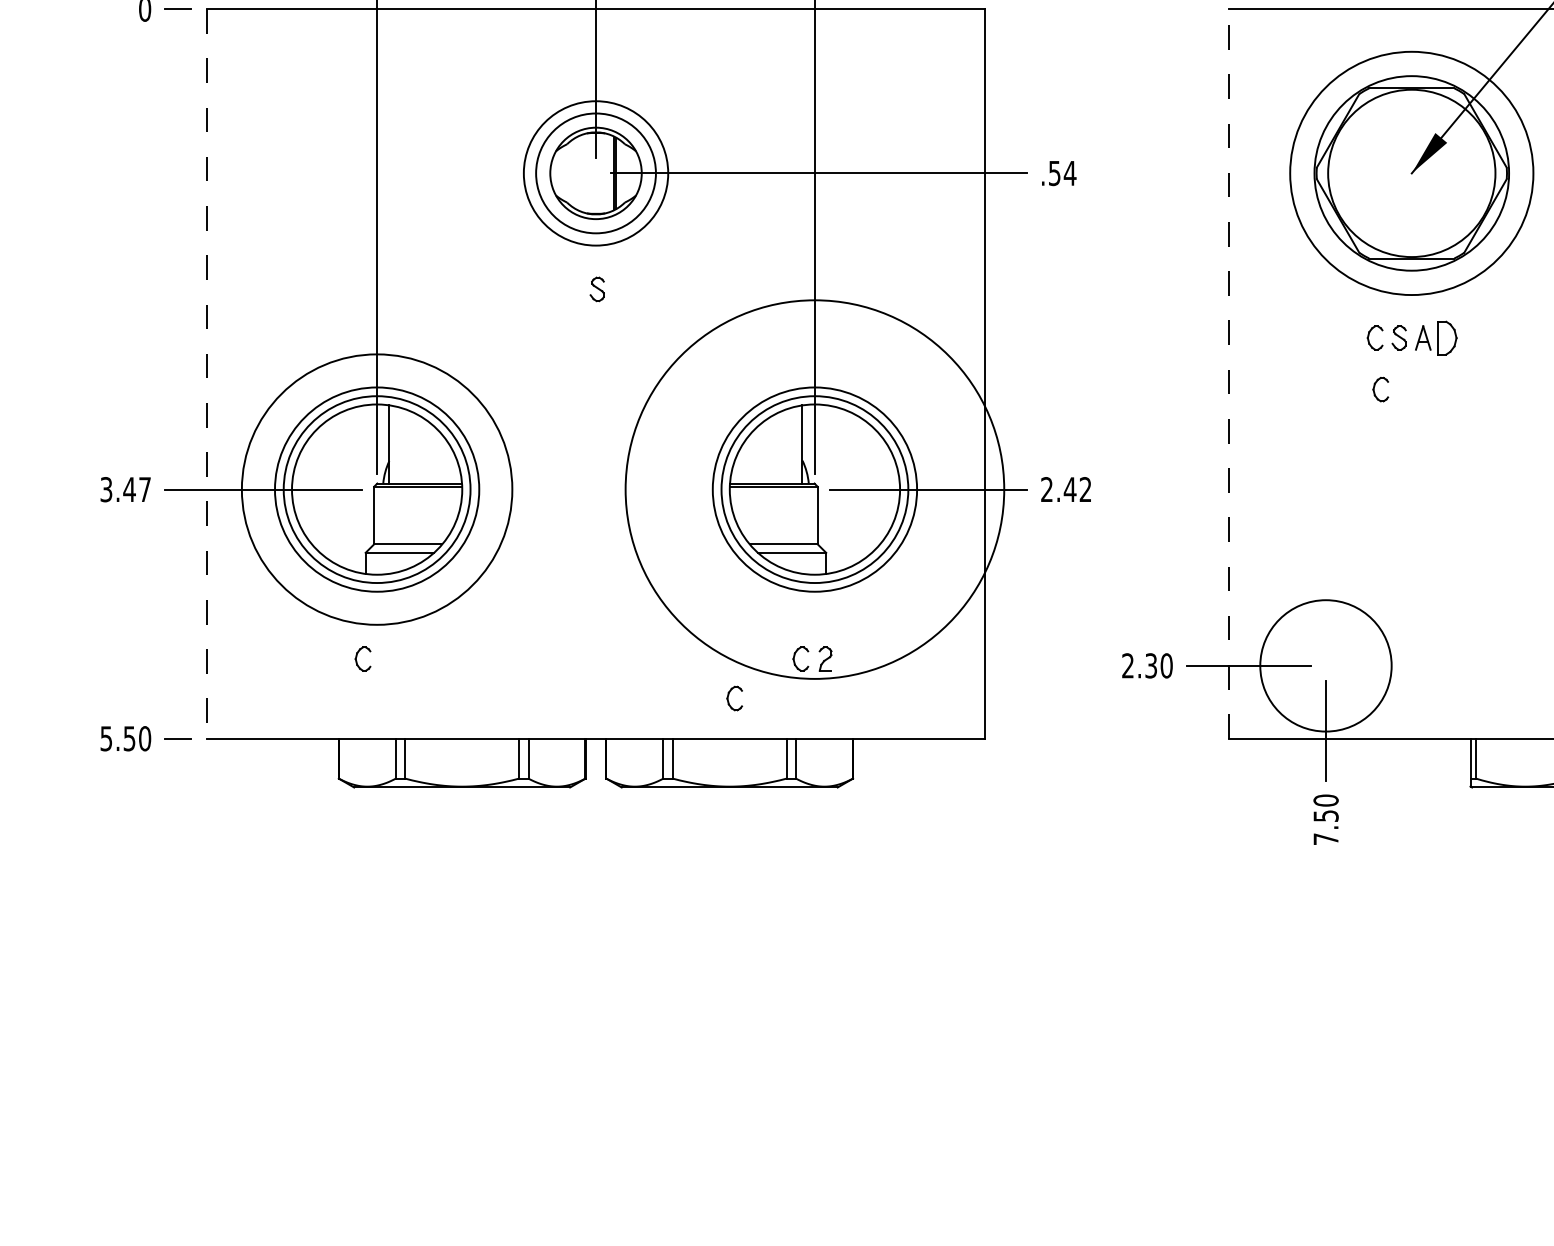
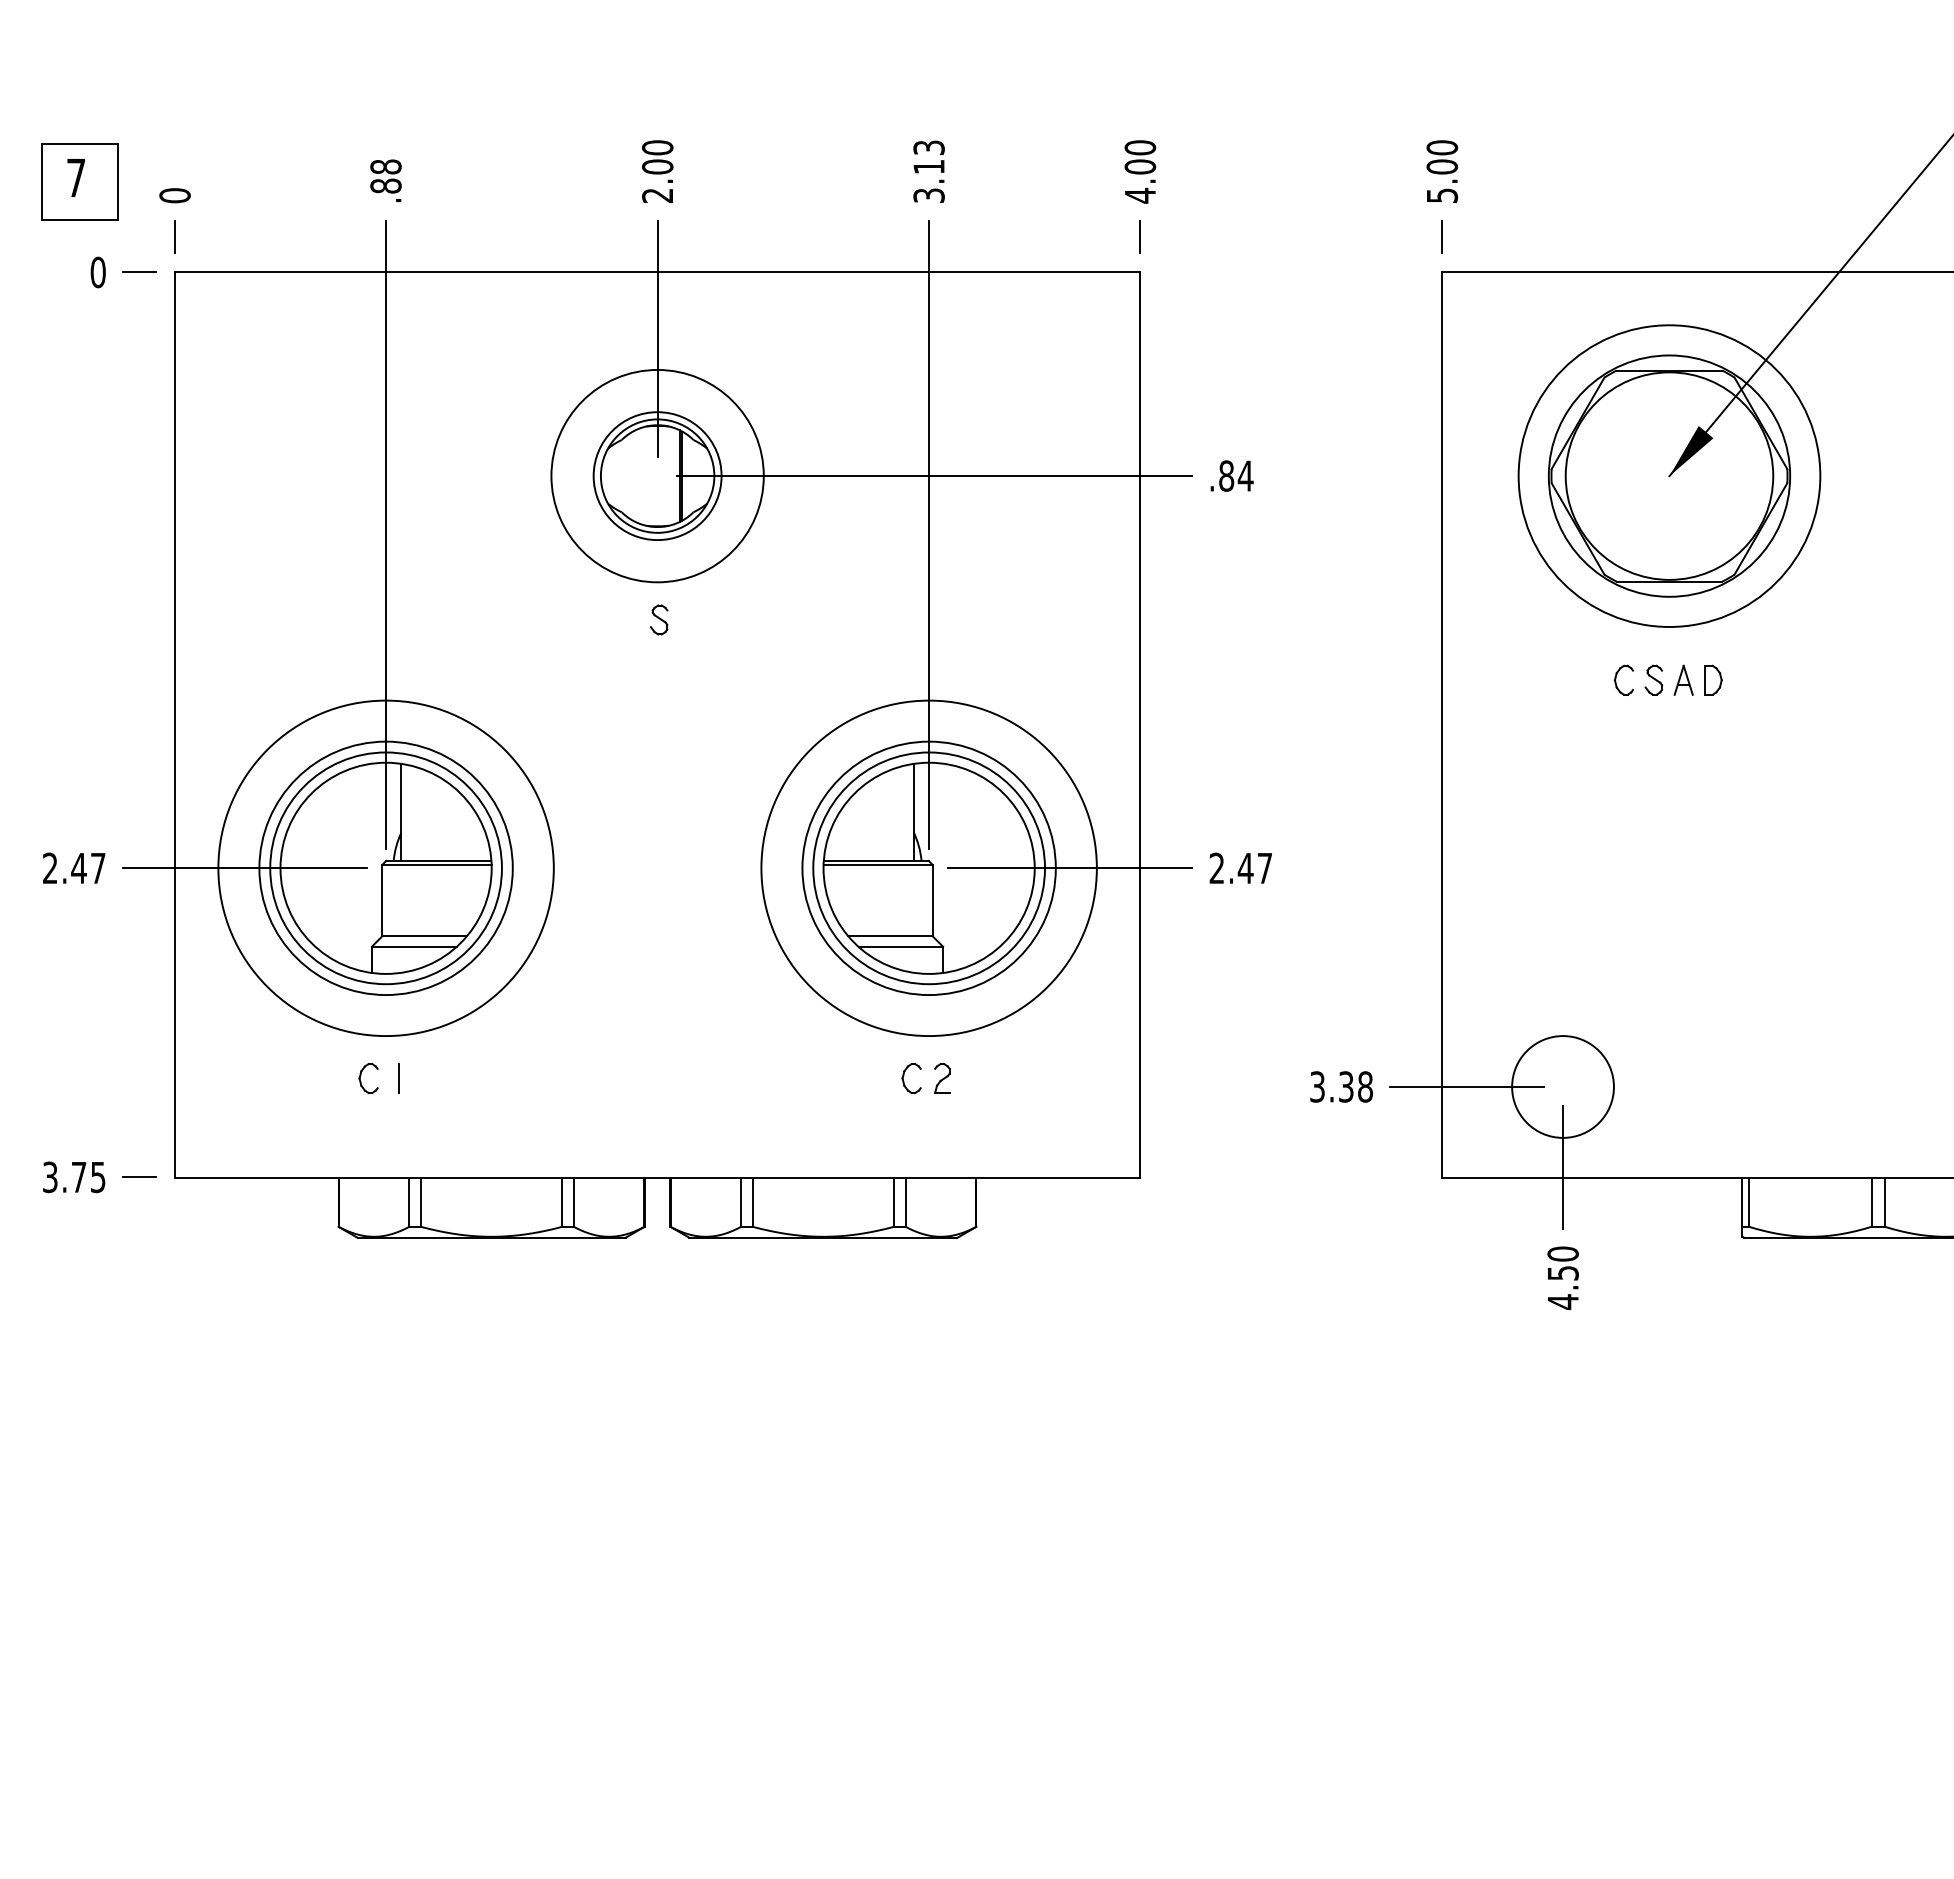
circle: (595, 172) -> (657, 475), size x1.43
text: (1054, 172) -> (1226, 475), .54 -> .84
circle: (595, 173) -> (657, 476), size x0.71
part: (1447, 337) -> (1713, 679), size x0.71
line: (206, 373) -> (174, 724), dashed -> solid
line: (1228, 373) -> (1442, 724), dashed -> solid
part: (1374, 388) -> (1623, 743), removed
text: (1085, 488) -> (1264, 867), 2.42 -> 2.47
text: (106, 489) -> (50, 868), 3.47 -> 2.47
circle: (814, 489) -> (928, 868), size x0.71
line: (387, 659) -> (399, 1078), added
text: (1147, 665) -> (1341, 1086), 2.30 -> 3.38
circle: (1325, 665) -> (1562, 1086), size x0.62
part: (728, 696) -> (822, 1124), removed
text: (125, 738) -> (74, 1177), 5.50 -> 3.75
text: (1326, 839) -> (1563, 1302), 7.50 -> 4.50

